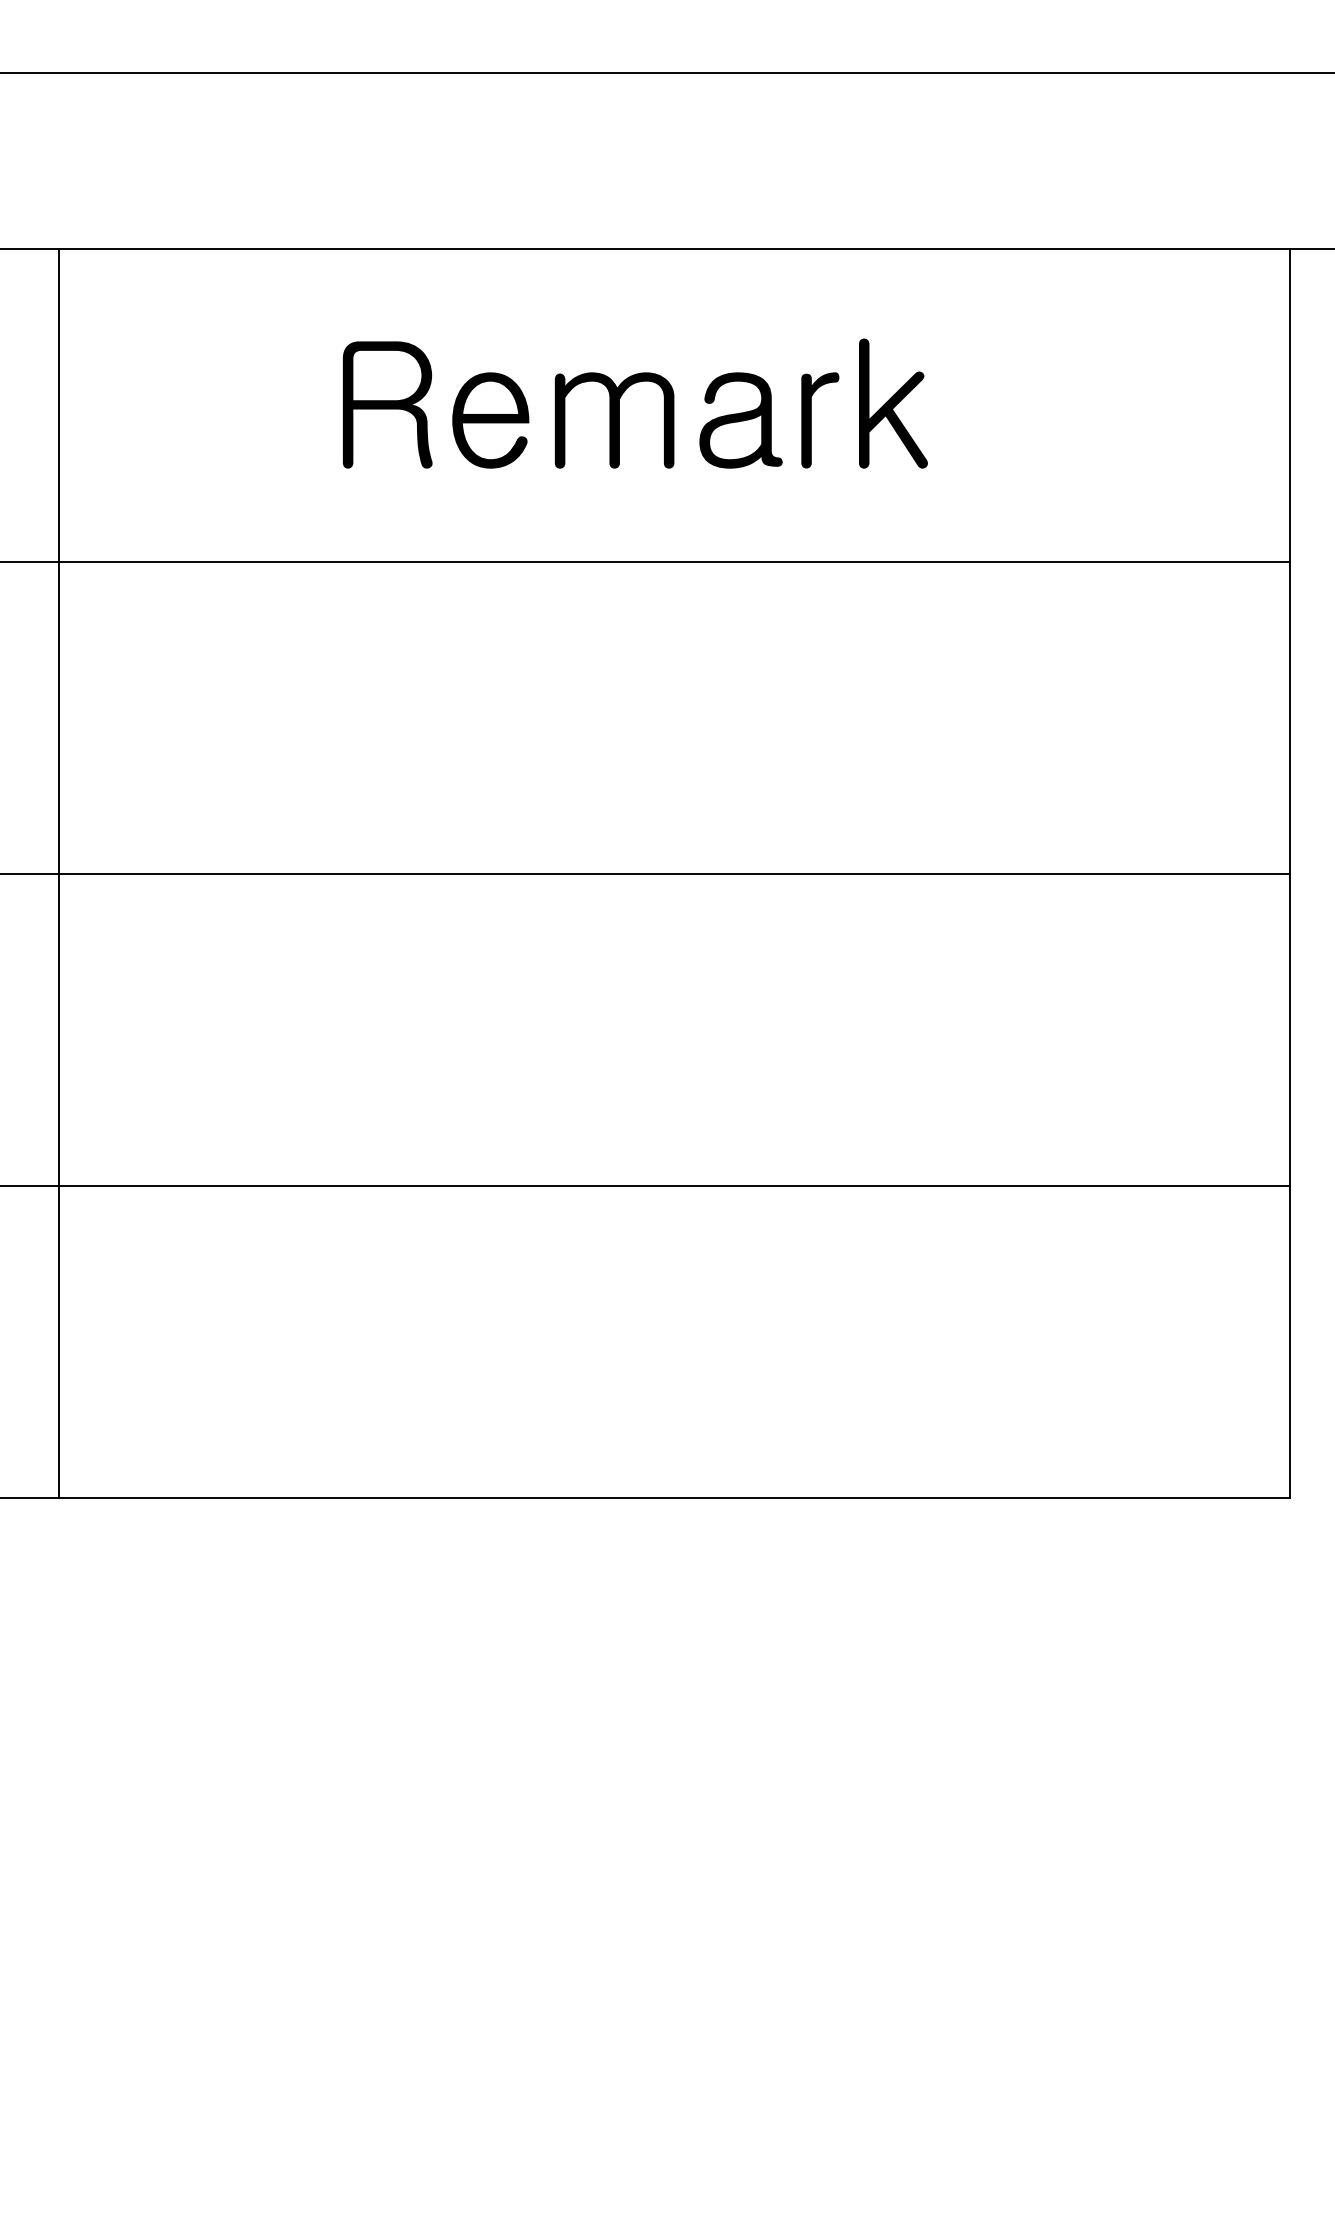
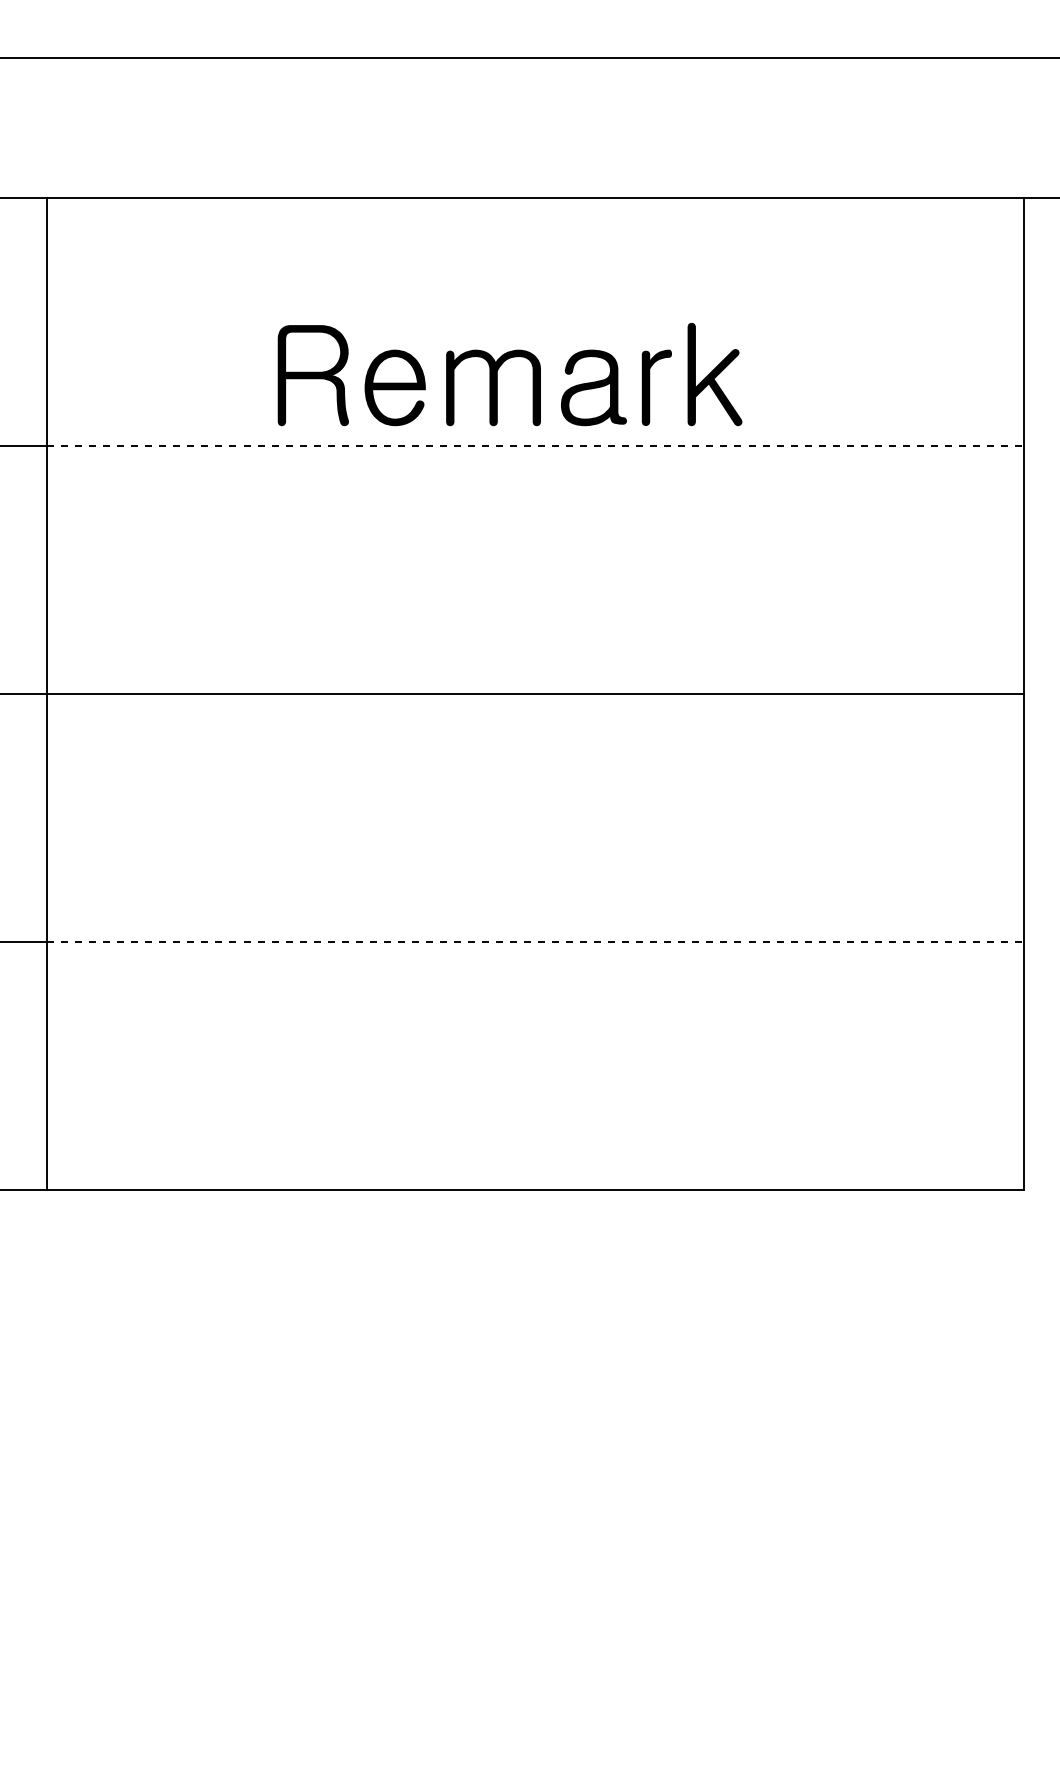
text: (635, 403) -> (510, 374), moved
line: (675, 561) -> (536, 445), solid -> dashed
line: (675, 1186) -> (536, 942), solid -> dashed

